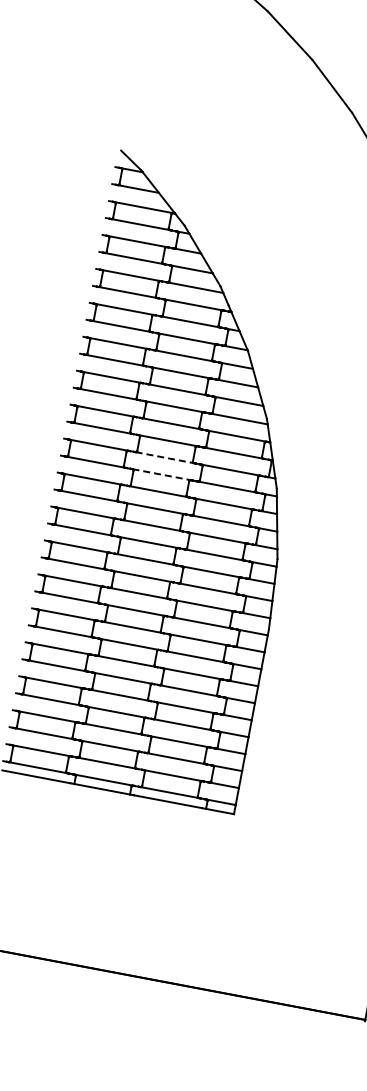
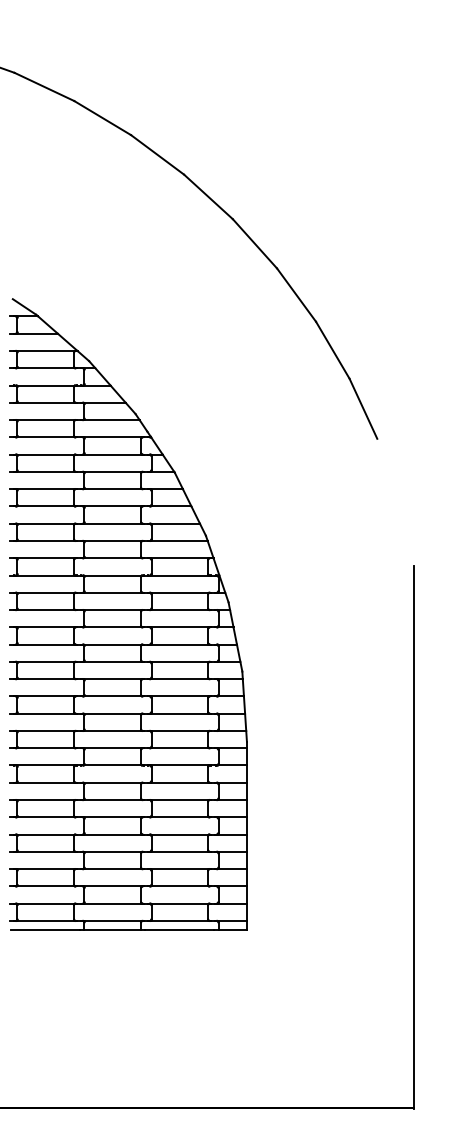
line: (164, 457) -> (112, 592), dashed -> solid
line: (161, 475) -> (112, 610), dashed -> solid

